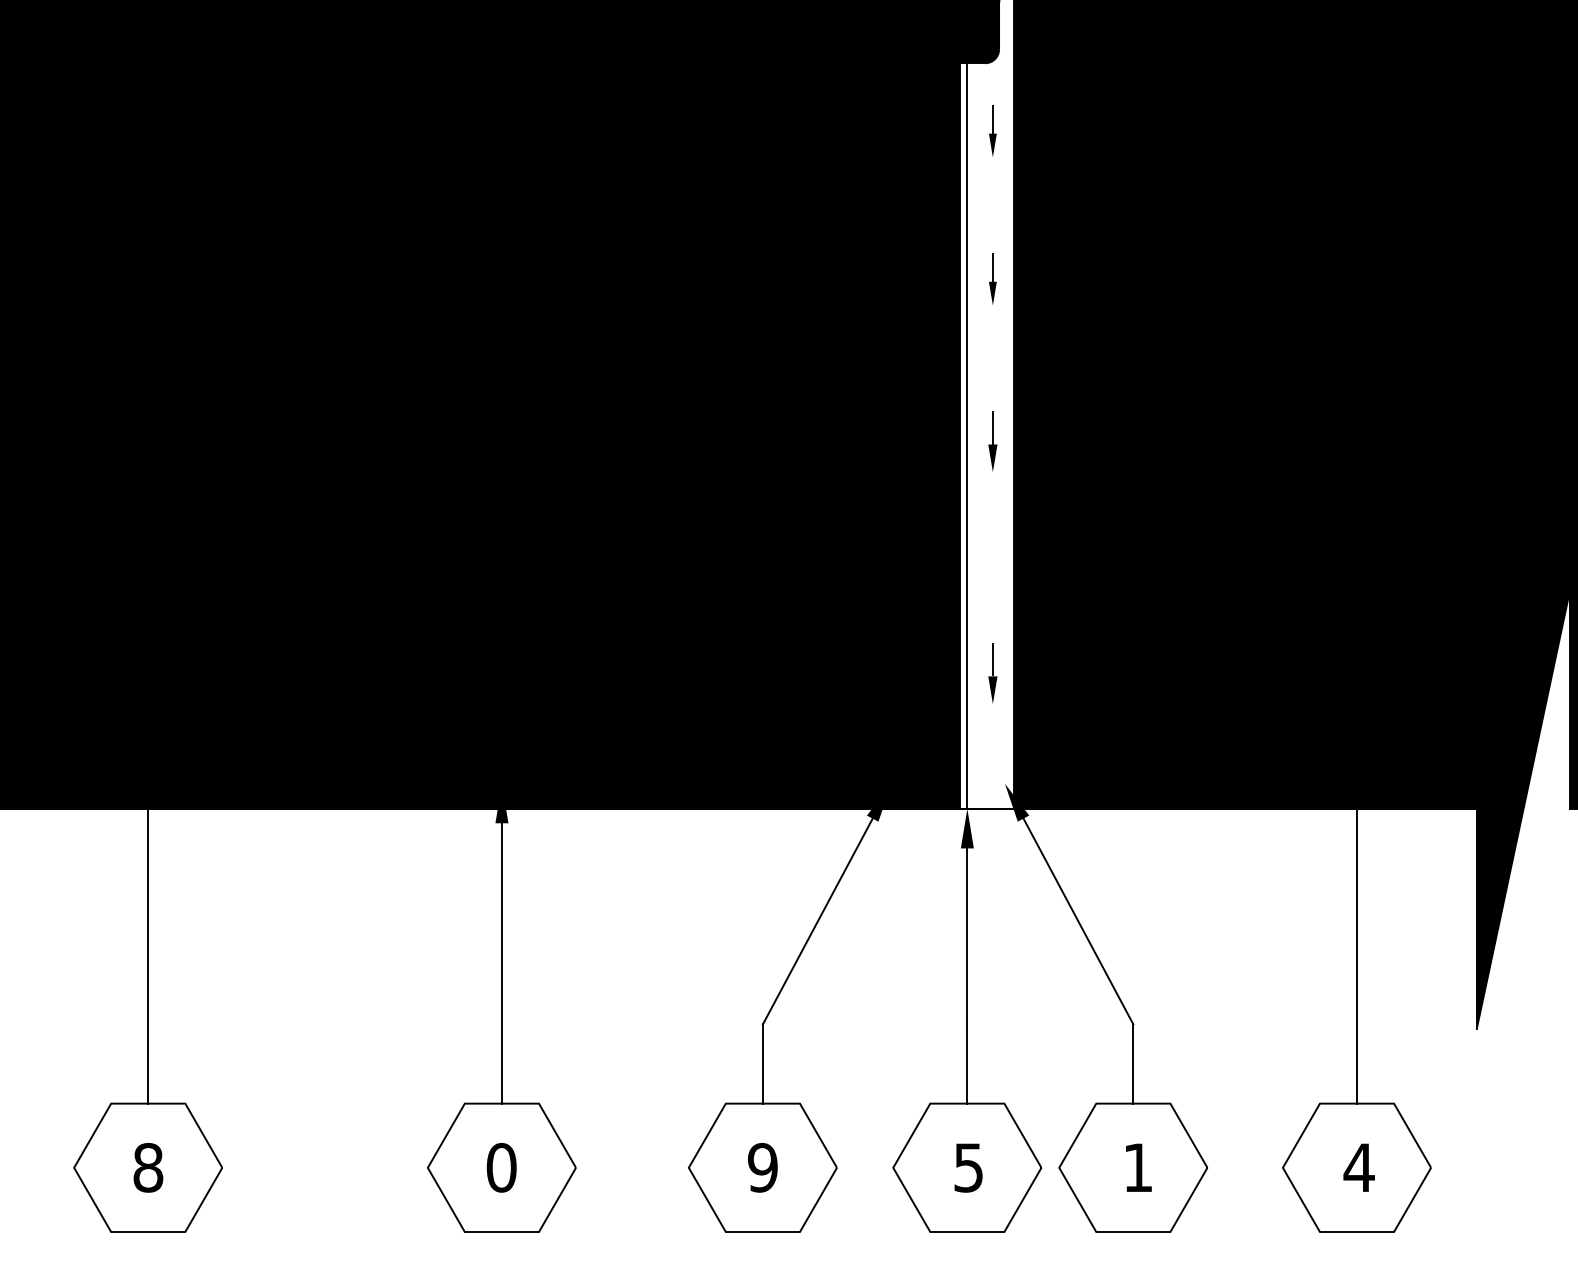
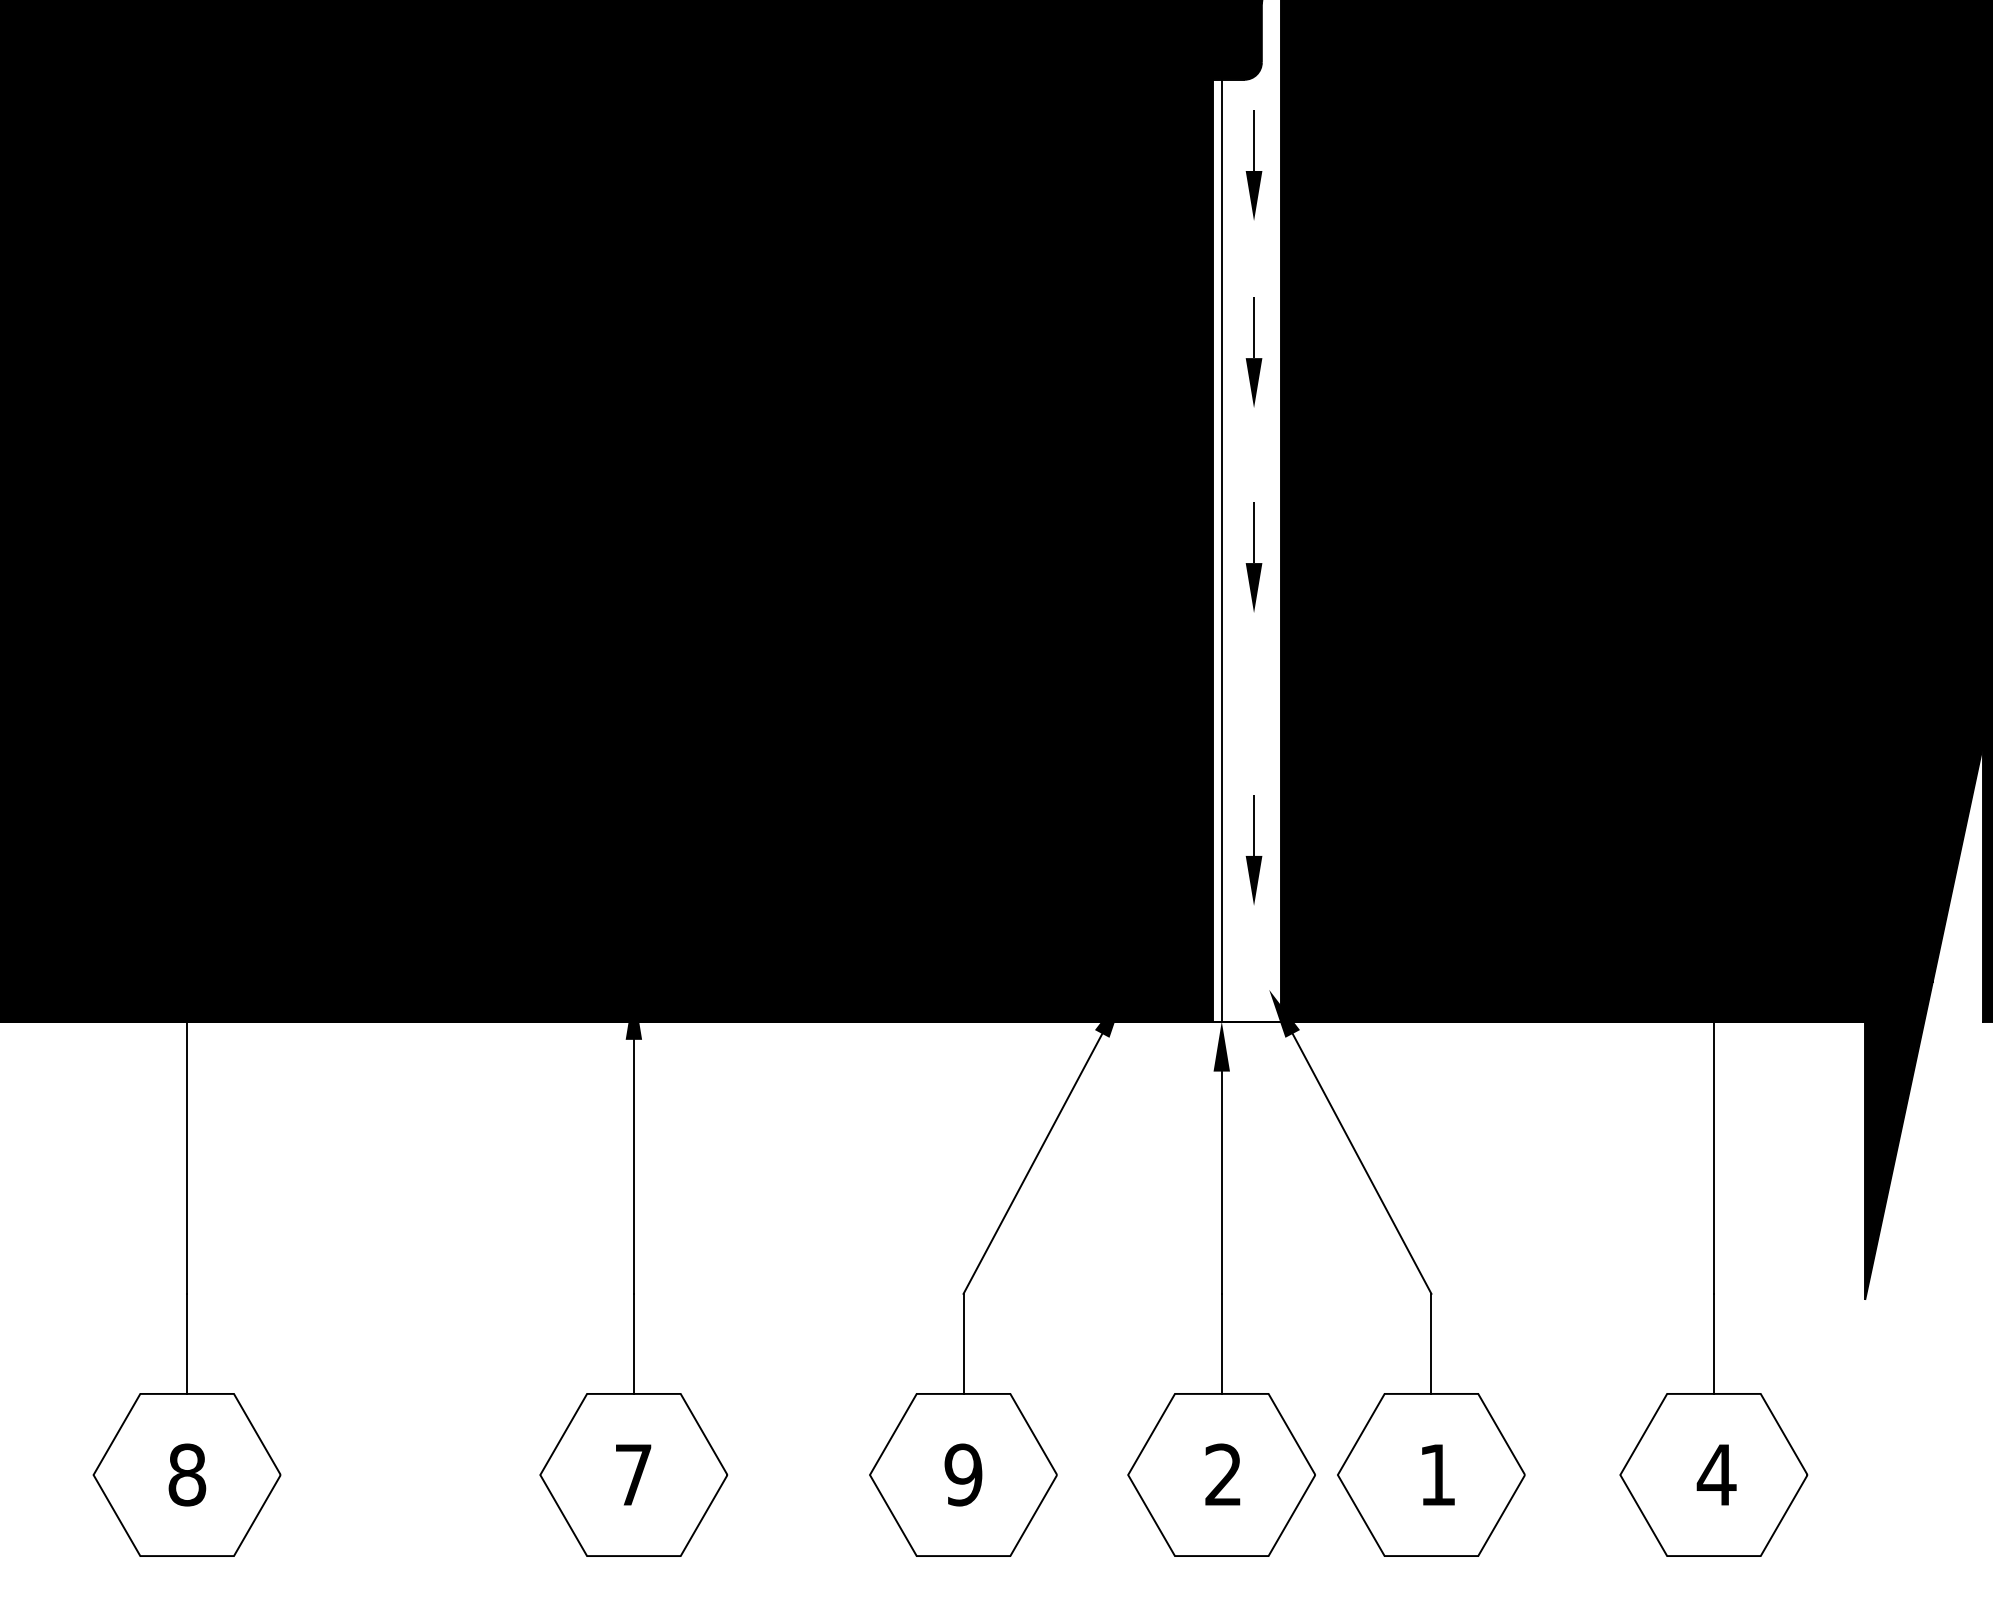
part: (992, 131) -> (1253, 165), size x1.67
part: (992, 279) -> (1253, 352), size x1.67
part: (992, 441) -> (1253, 557), size x1.43
part: (992, 673) -> (1253, 850), size x1.43
text: (501, 1167) -> (633, 1474), 0 -> 7
text: (968, 1167) -> (1223, 1474), 5 -> 2

